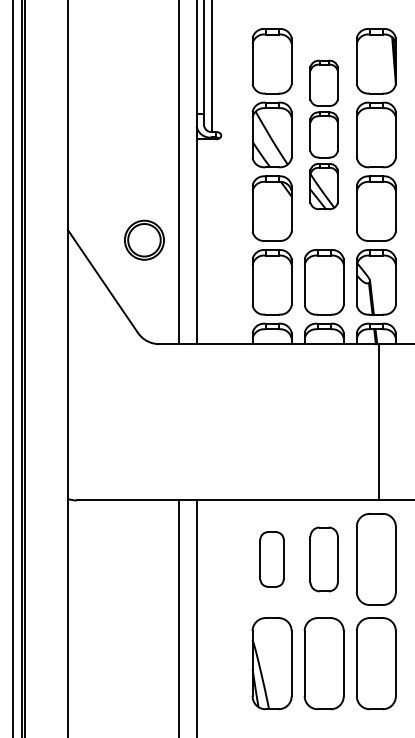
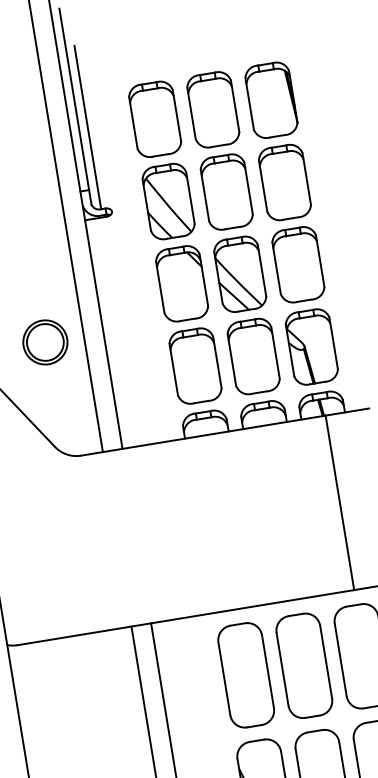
part: (323, 134) -> (225, 191), size x1.43
part: (271, 559) -> (245, 675), size x1.67
part: (323, 559) -> (303, 666), size x1.43

